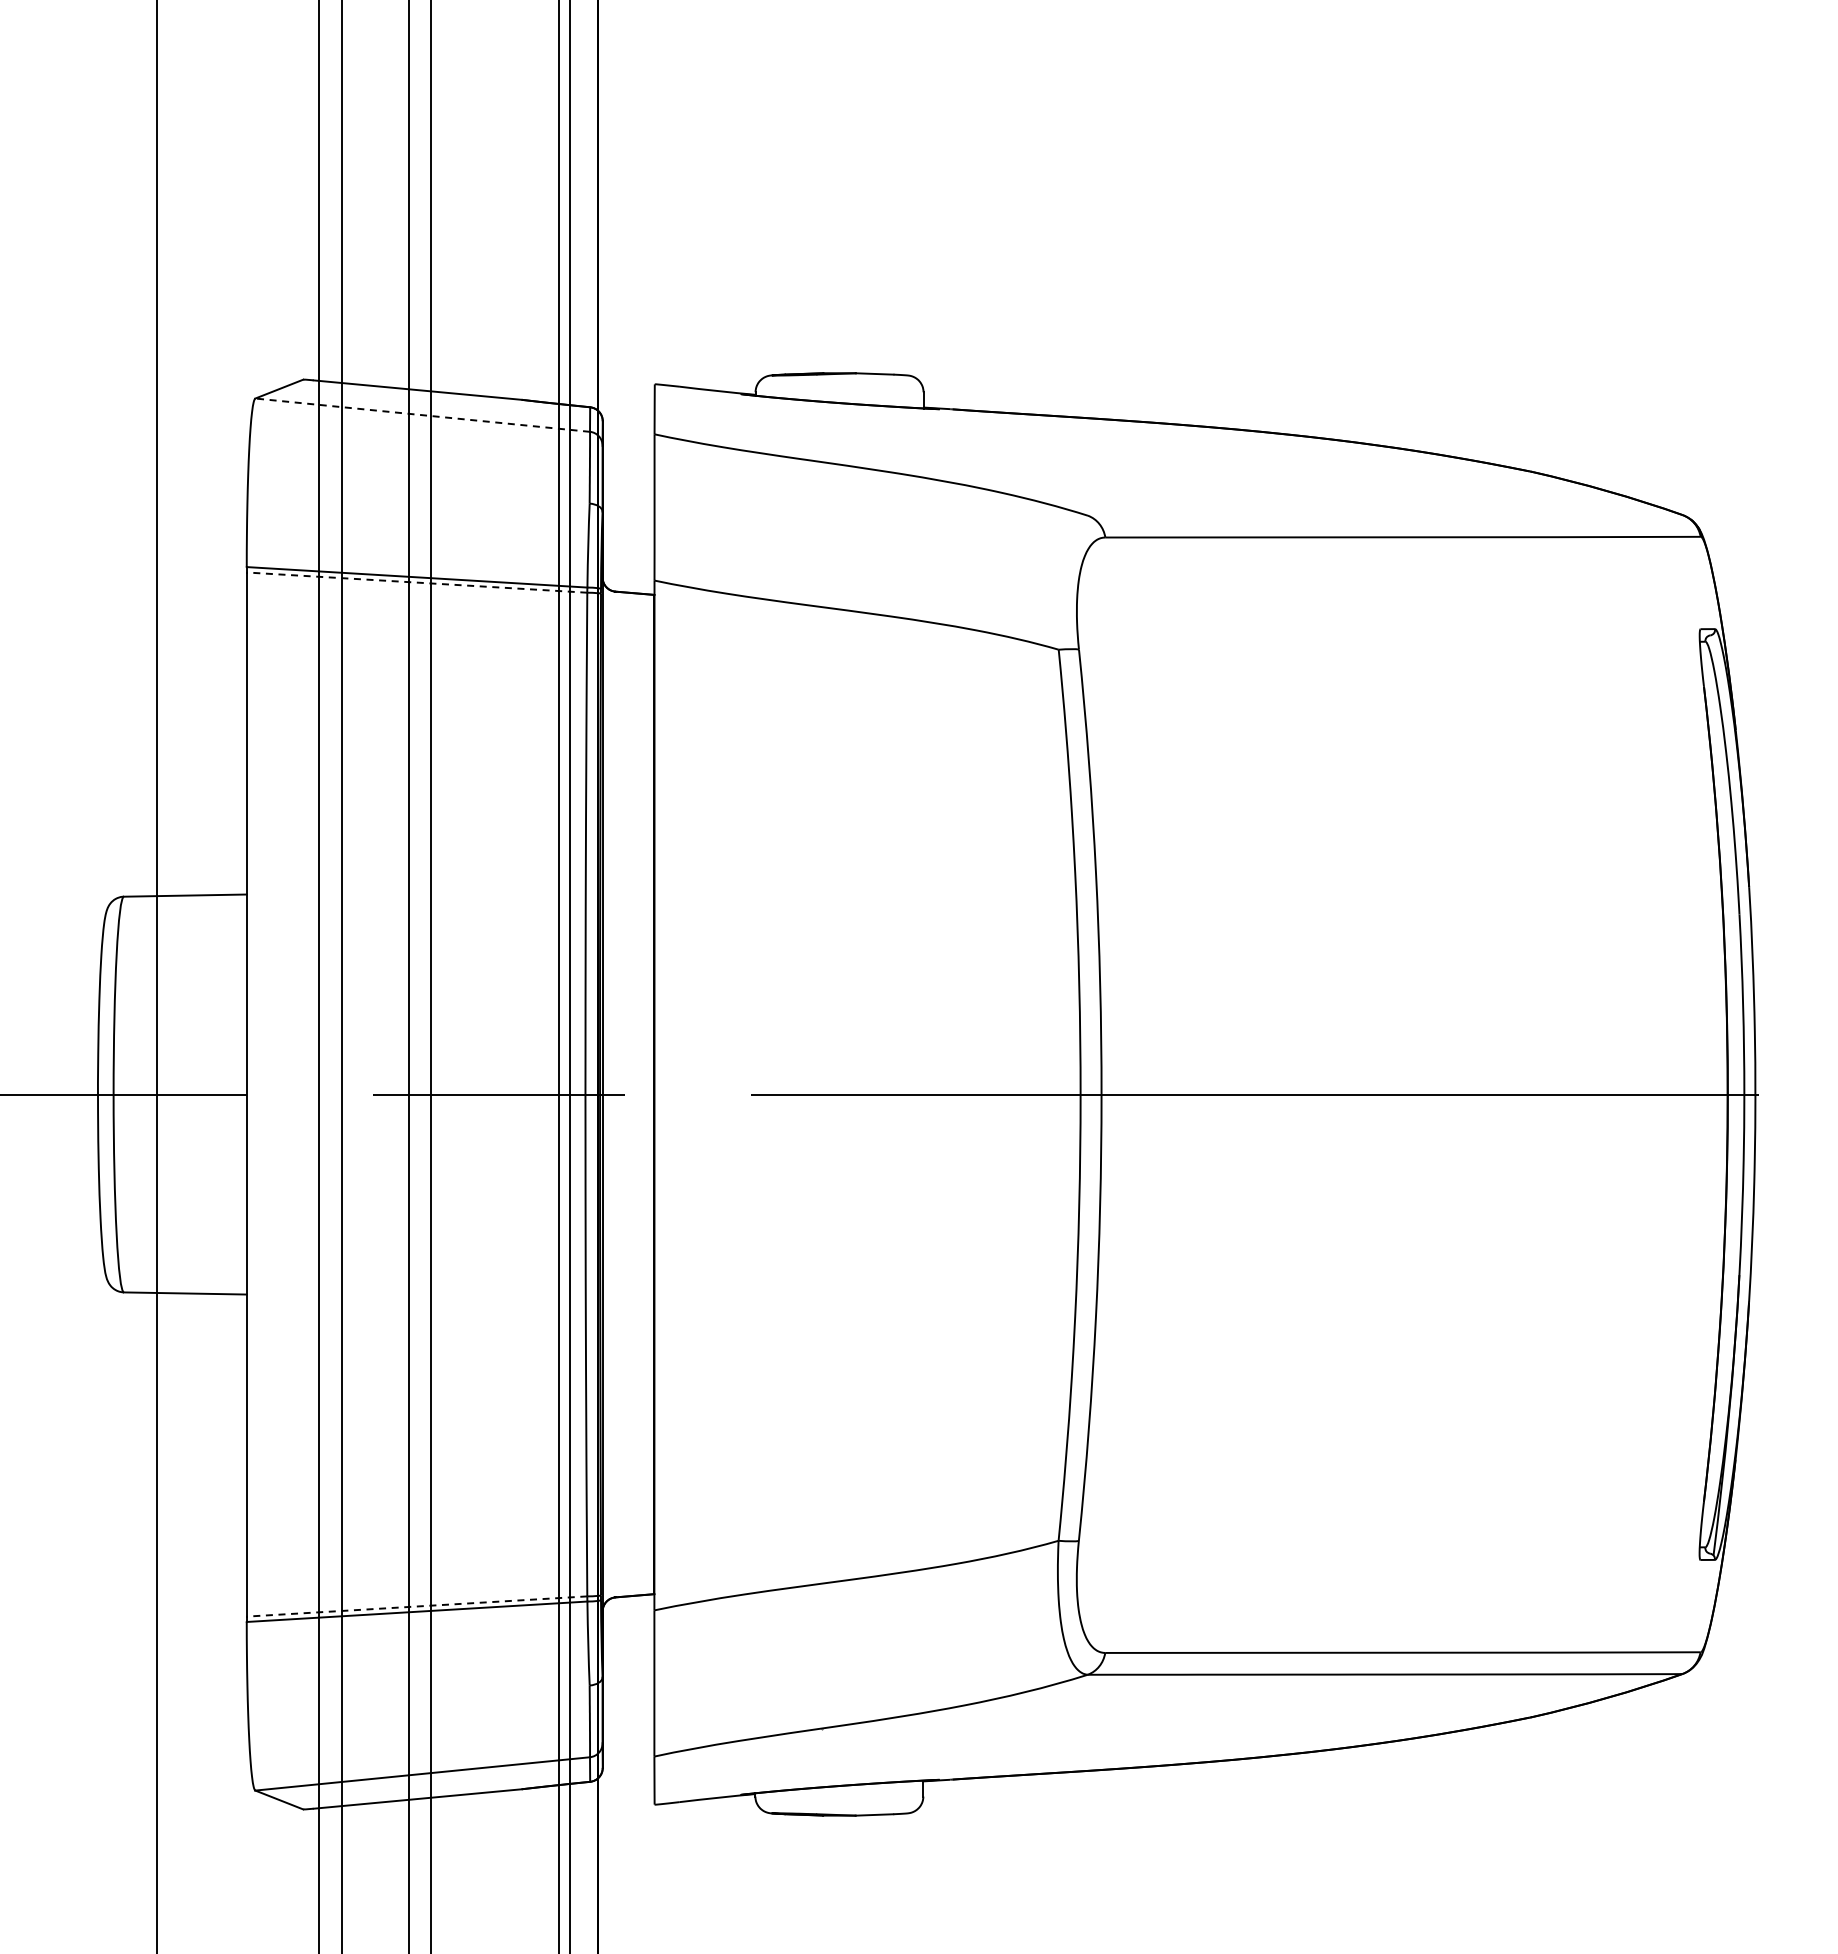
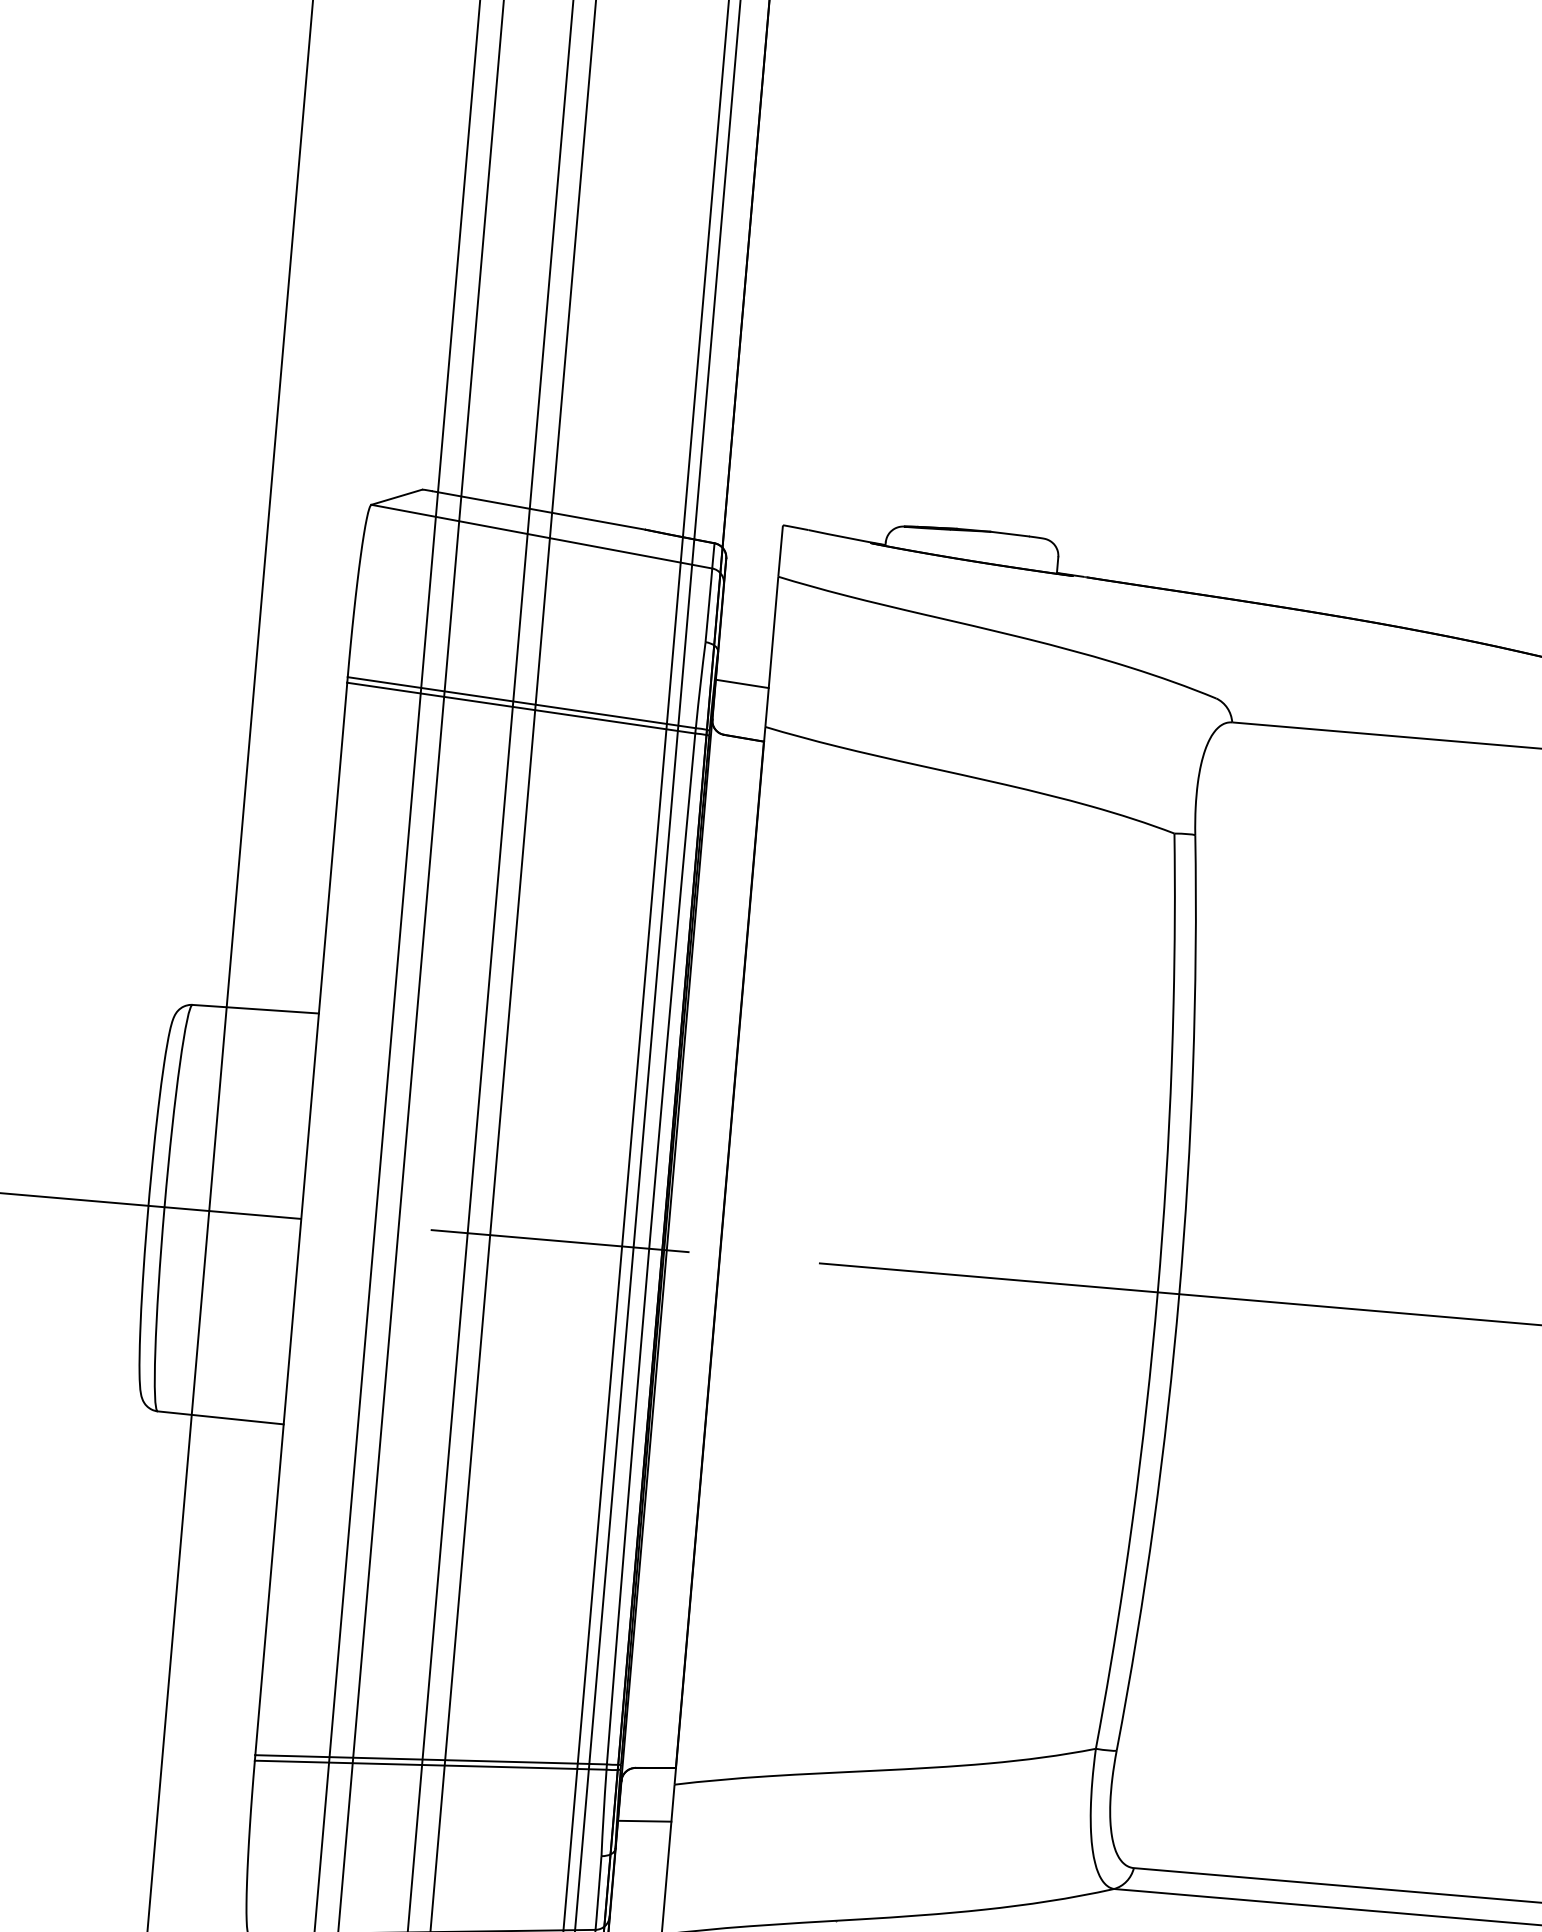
line: (422, 415) -> (541, 536), dashed -> solid
line: (628, 540) -> (742, 683), added
line: (417, 582) -> (521, 708), dashed -> solid
line: (417, 1606) -> (431, 1759), dashed -> solid
line: (628, 1647) -> (644, 1820), added

